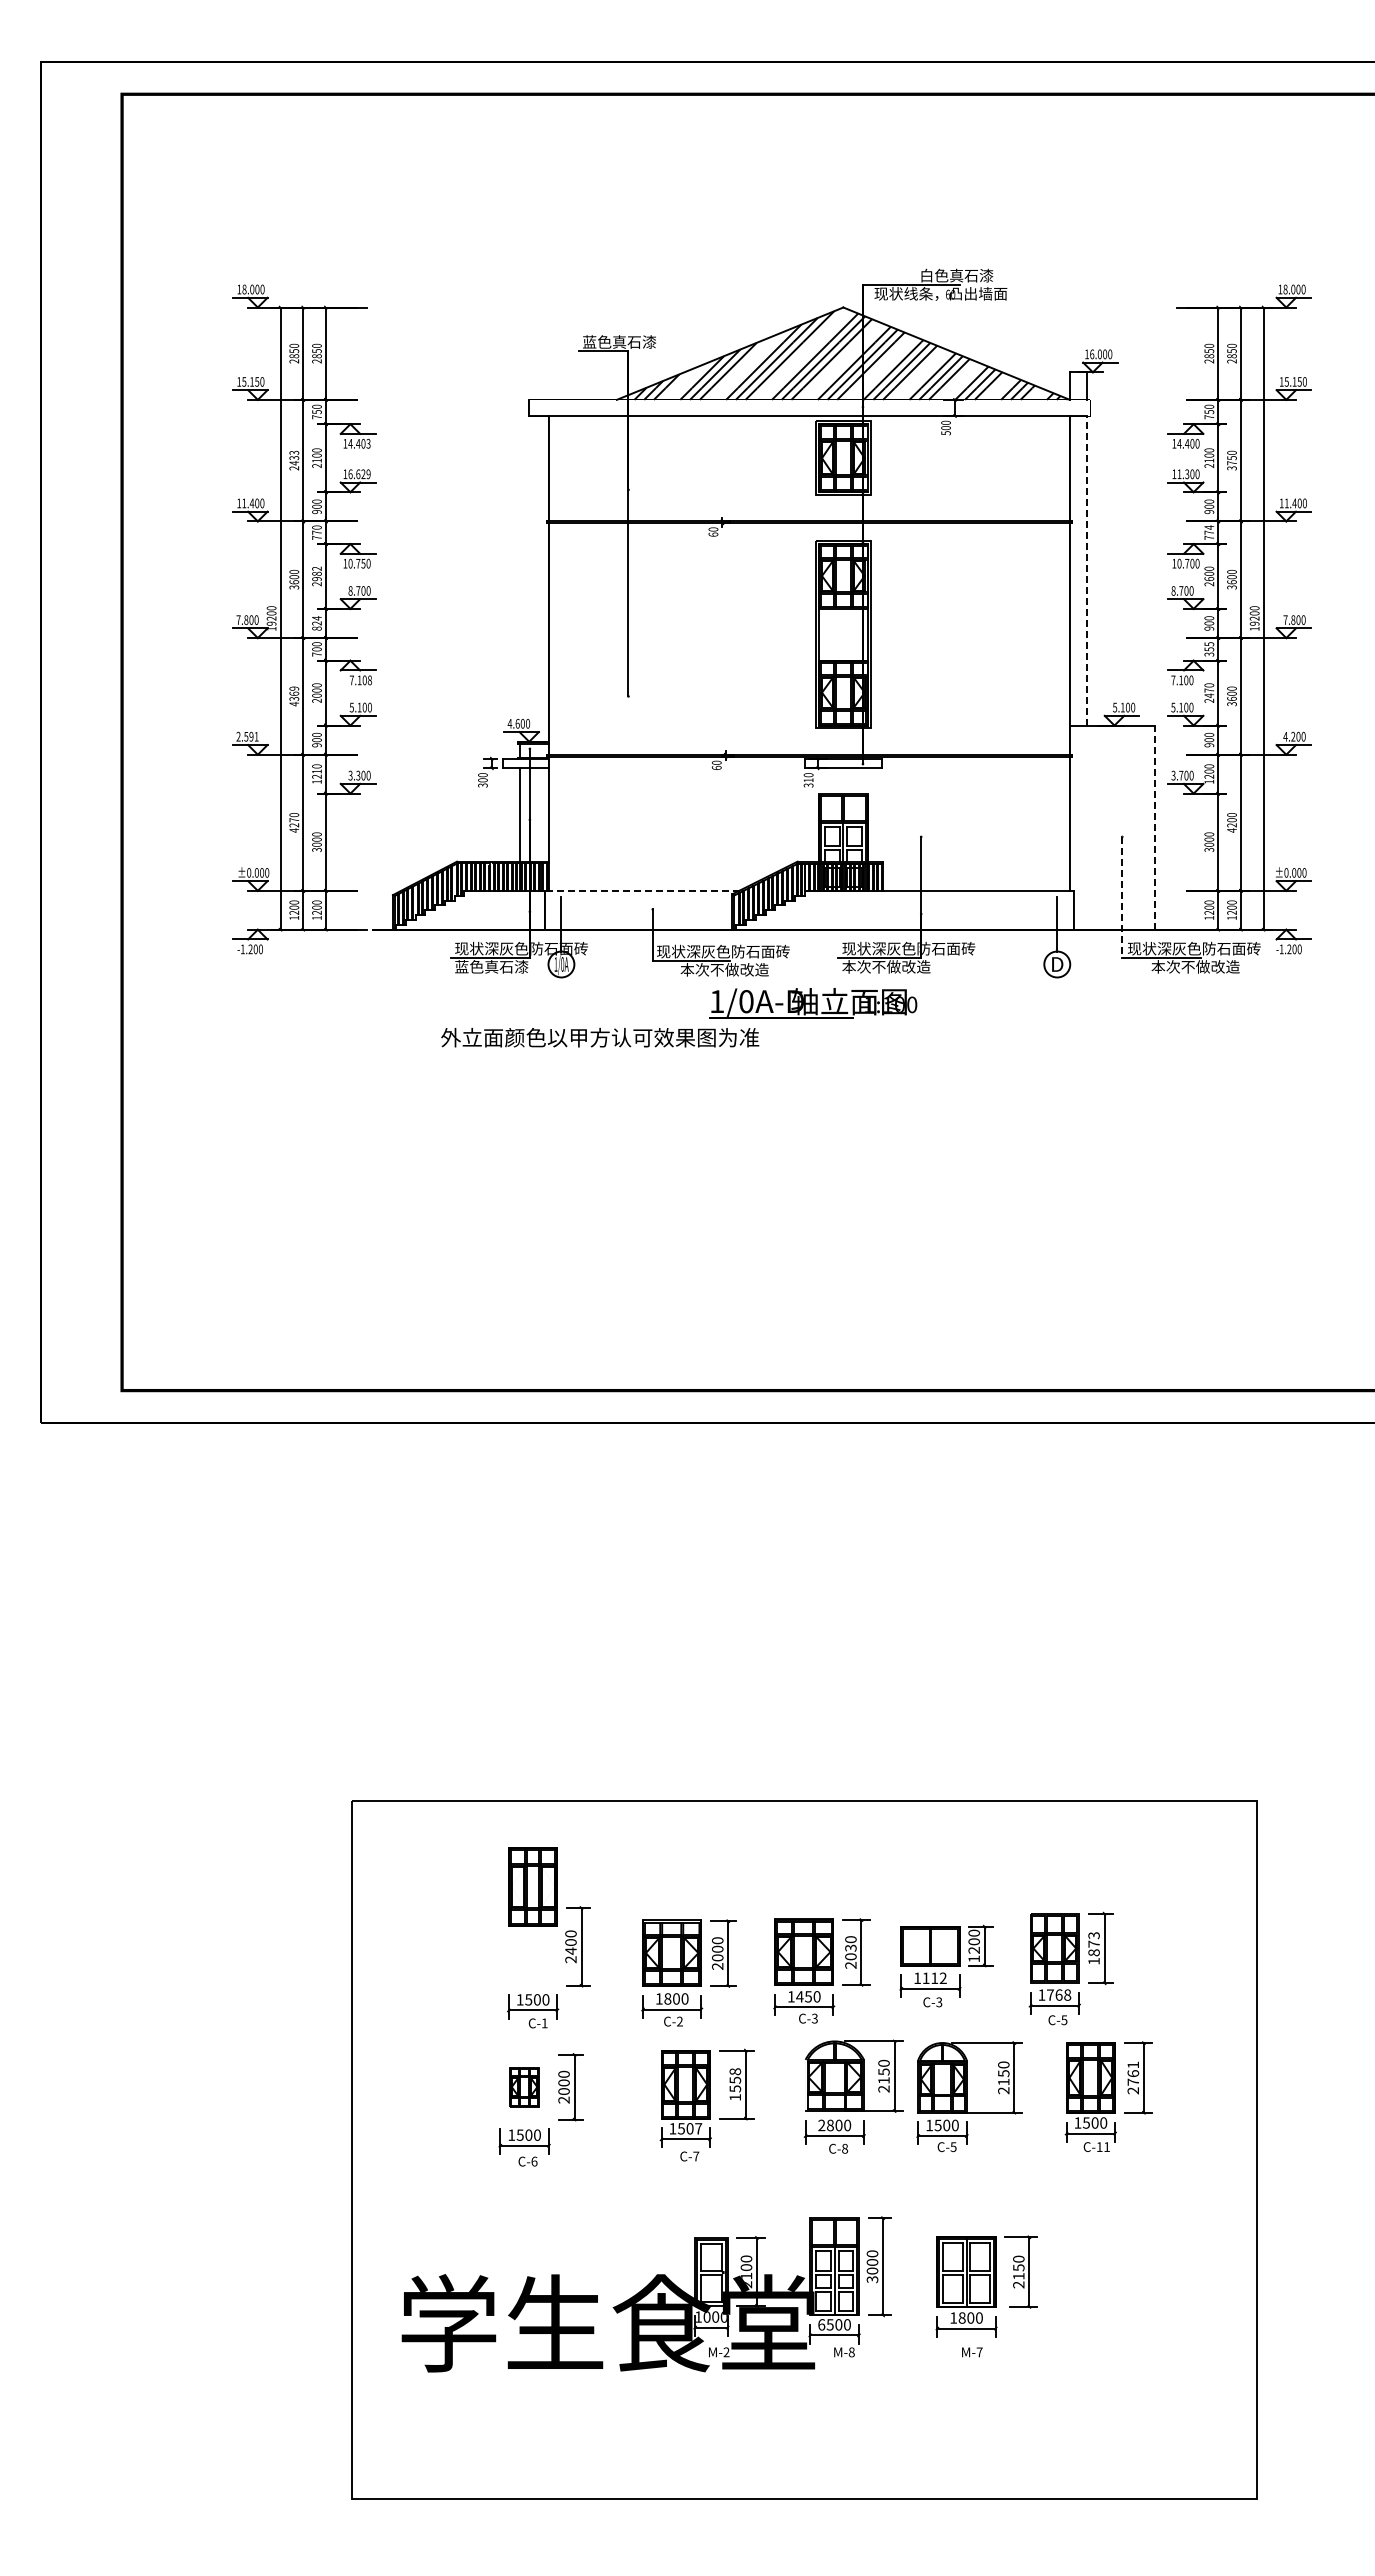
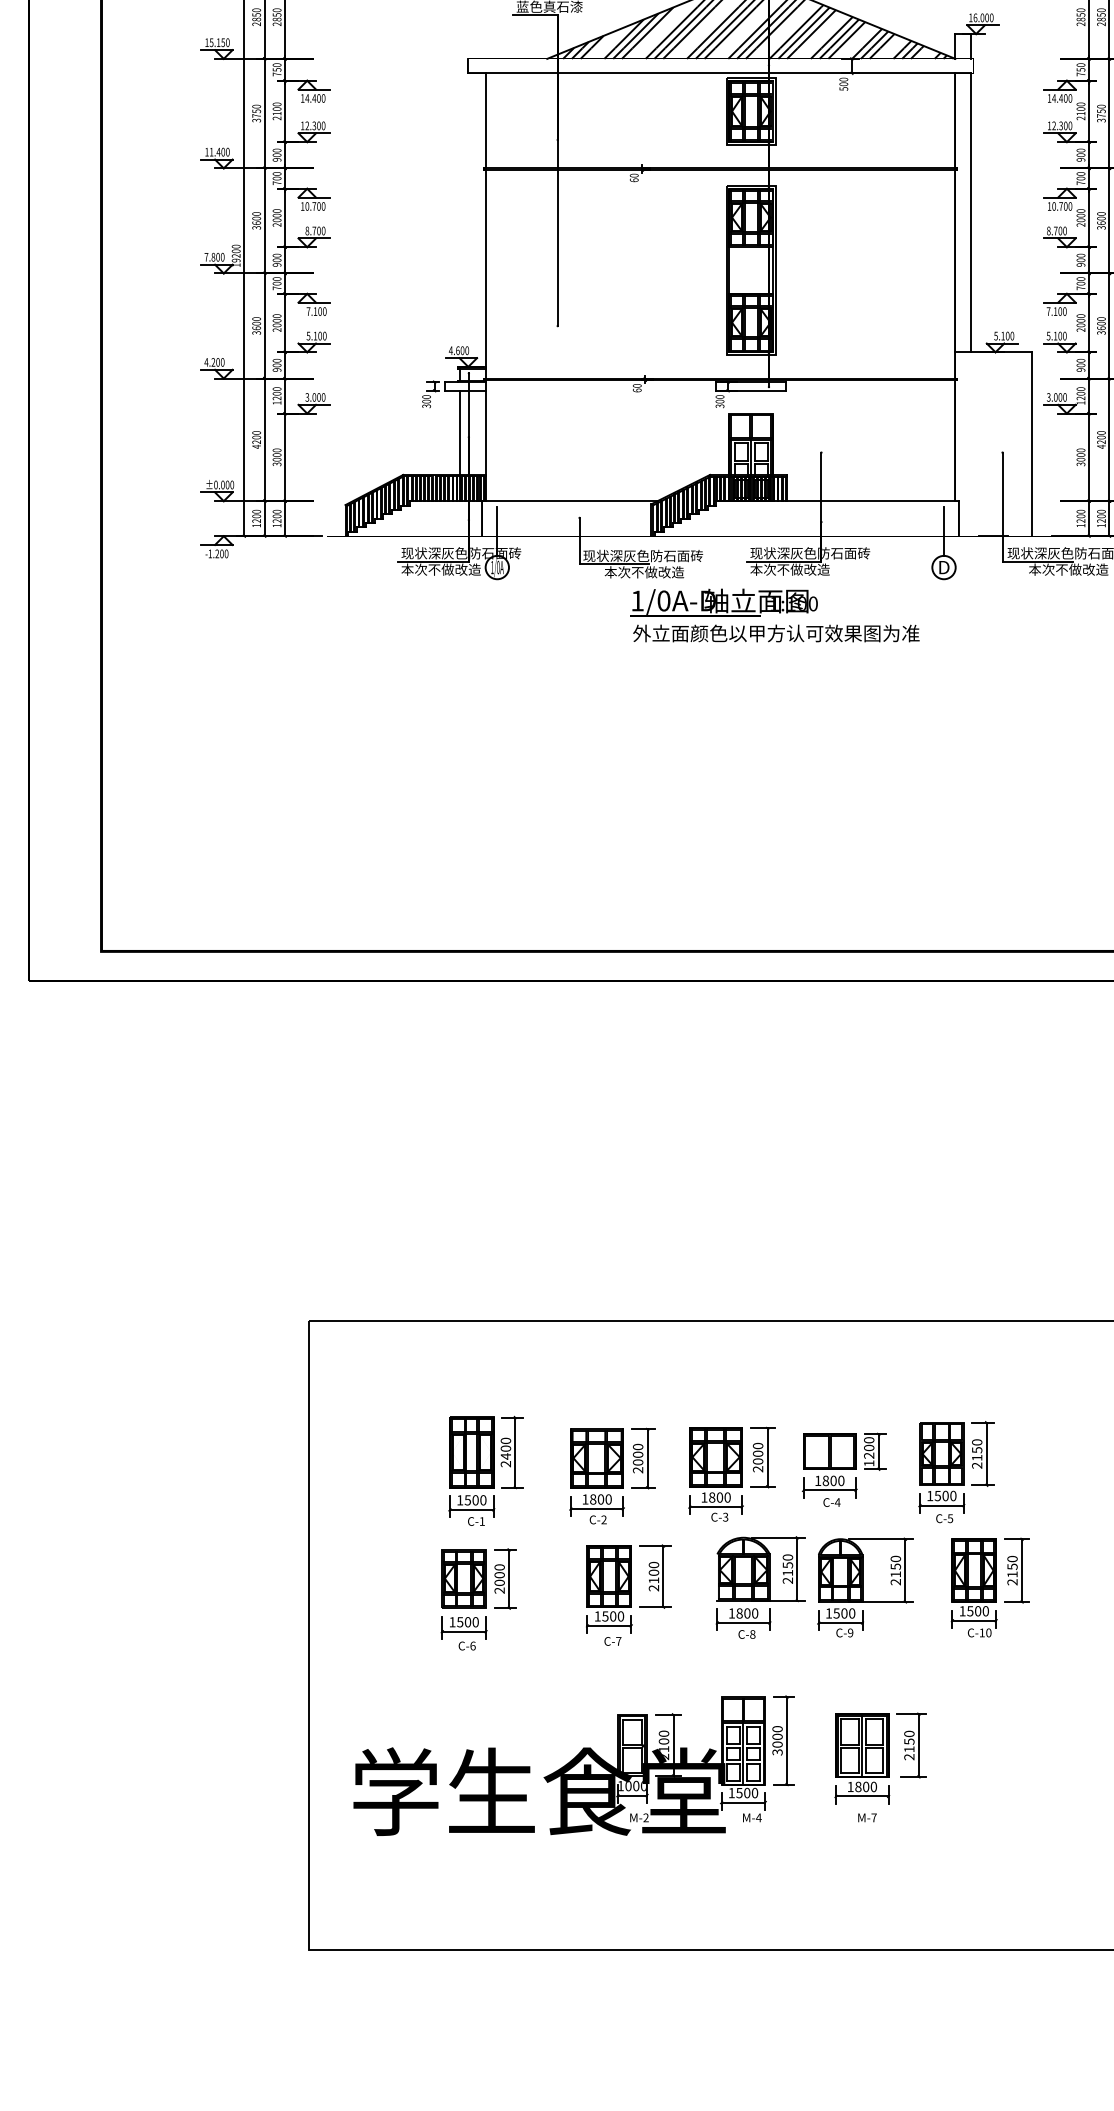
text: (368, 443) -> (323, 98), 14.403 -> 14.400
text: (294, 460) -> (256, 113), 2433 -> 3750
text: (1179, 473) -> (1054, 125), 11.300 -> 12.300
text: (359, 474) -> (315, 126), 16.629 -> 12.300
text: (1209, 529) -> (1081, 175), 774 -> 700
text: (316, 532) -> (276, 178), 770 -> 700
text: (363, 563) -> (319, 206), 10.750 -> 10.700
line: (1086, 570) -> (970, 212), dashed -> solid
text: (316, 573) -> (276, 215), 2982 -> 2000
text: (1208, 578) -> (1080, 219), 2600 -> 2000
text: (316, 623) -> (276, 260), 824 -> 900
text: (1209, 649) -> (1081, 283), 355 -> 700
text: (369, 680) -> (324, 311), 7.108 -> 7.100
text: (1209, 692) -> (1081, 322), 2470 -> 2000
text: (294, 696) -> (256, 326), 4369 -> 3600
text: (247, 736) -> (214, 362), 2.591 -> 4.200
text: (316, 771) -> (276, 393), 1210 -> 1200
text: (358, 775) -> (314, 397), 3.300 -> 3.000
text: (1181, 775) -> (1055, 397), 3.700 -> 3.000
text: (808, 780) -> (719, 401), 310 -> 300
text: (294, 820) -> (256, 437), 4270 -> 4200
line: (1154, 827) -> (1031, 444), dashed -> solid
line: (641, 890) -> (569, 500), dashed -> solid
line: (1122, 897) -> (1002, 507), dashed -> solid
text: (499, 966) -> (441, 569), 蓝色真石漆 -> 本次不做改造
text: (600, 1037) -> (776, 633), moved
part: (532, 1886) -> (471, 1452), moved
text: (850, 1947) -> (757, 1453), 2030 -> 2000
text: (1093, 1948) -> (976, 1454), 1873 -> 2150
text: (934, 1978) -> (833, 1481), 1112 -> 1800
text: (1058, 1994) -> (945, 1495), 1768 -> 1500
text: (804, 1996) -> (716, 1497), 1450 -> 1800
text: (939, 2002) -> (837, 1502), C-3 -> C-4
text: (1133, 2073) -> (1012, 1566), 2761 -> 2150
text: (735, 2084) -> (654, 1576), 1558 -> 2100
part: (524, 2087) -> (464, 1579), size x1.67
text: (821, 2125) -> (731, 1613), 2800 -> 1800
text: (698, 2128) -> (620, 1616), 1507 -> 1500
text: (953, 2146) -> (850, 1632), C-5 -> C-9
text: (1107, 2146) -> (989, 1632), C-11 -> C-10
text: (821, 2324) -> (731, 1792), 6500 -> 1500
text: (851, 2352) -> (758, 1818), M-8 -> M-4

